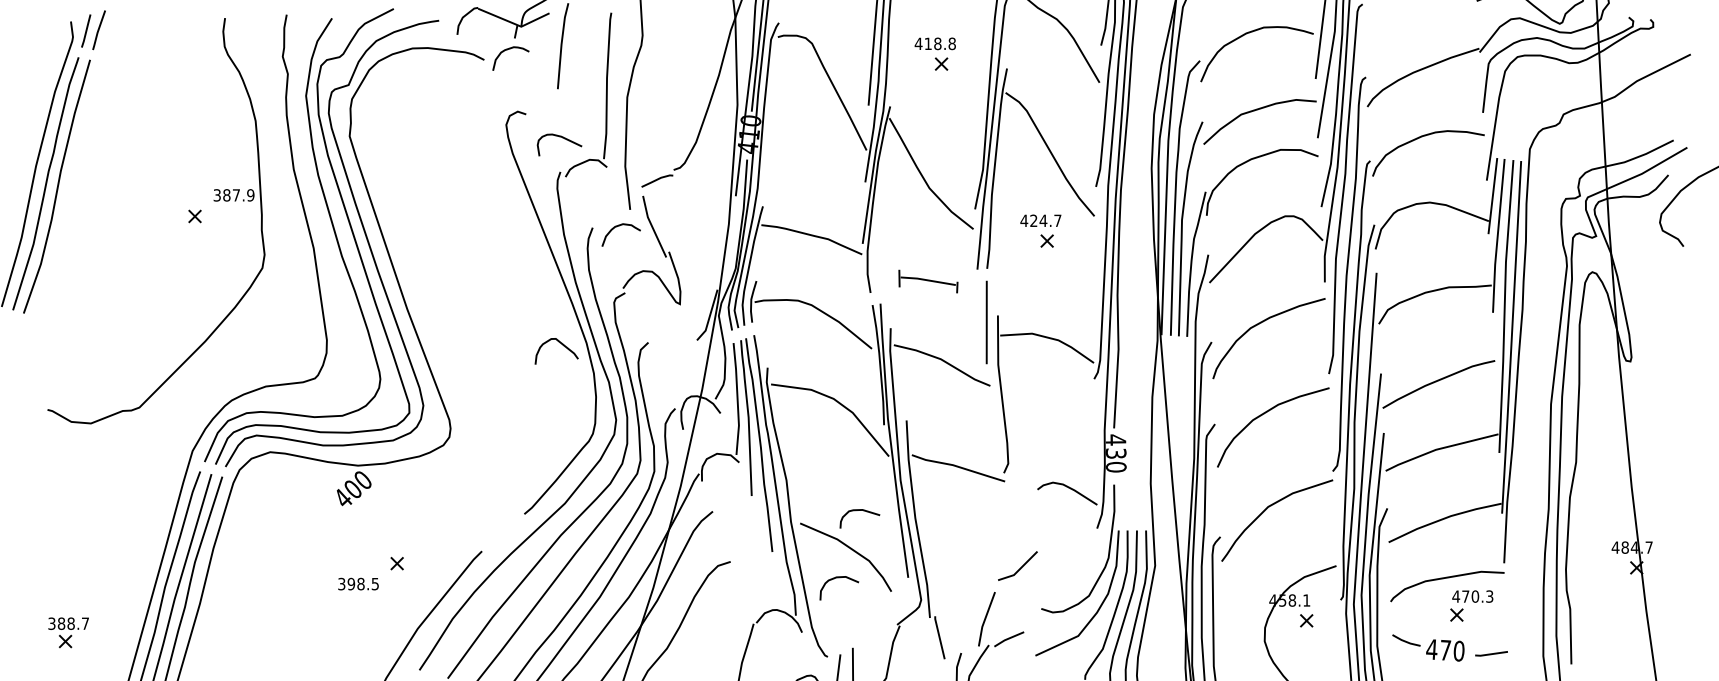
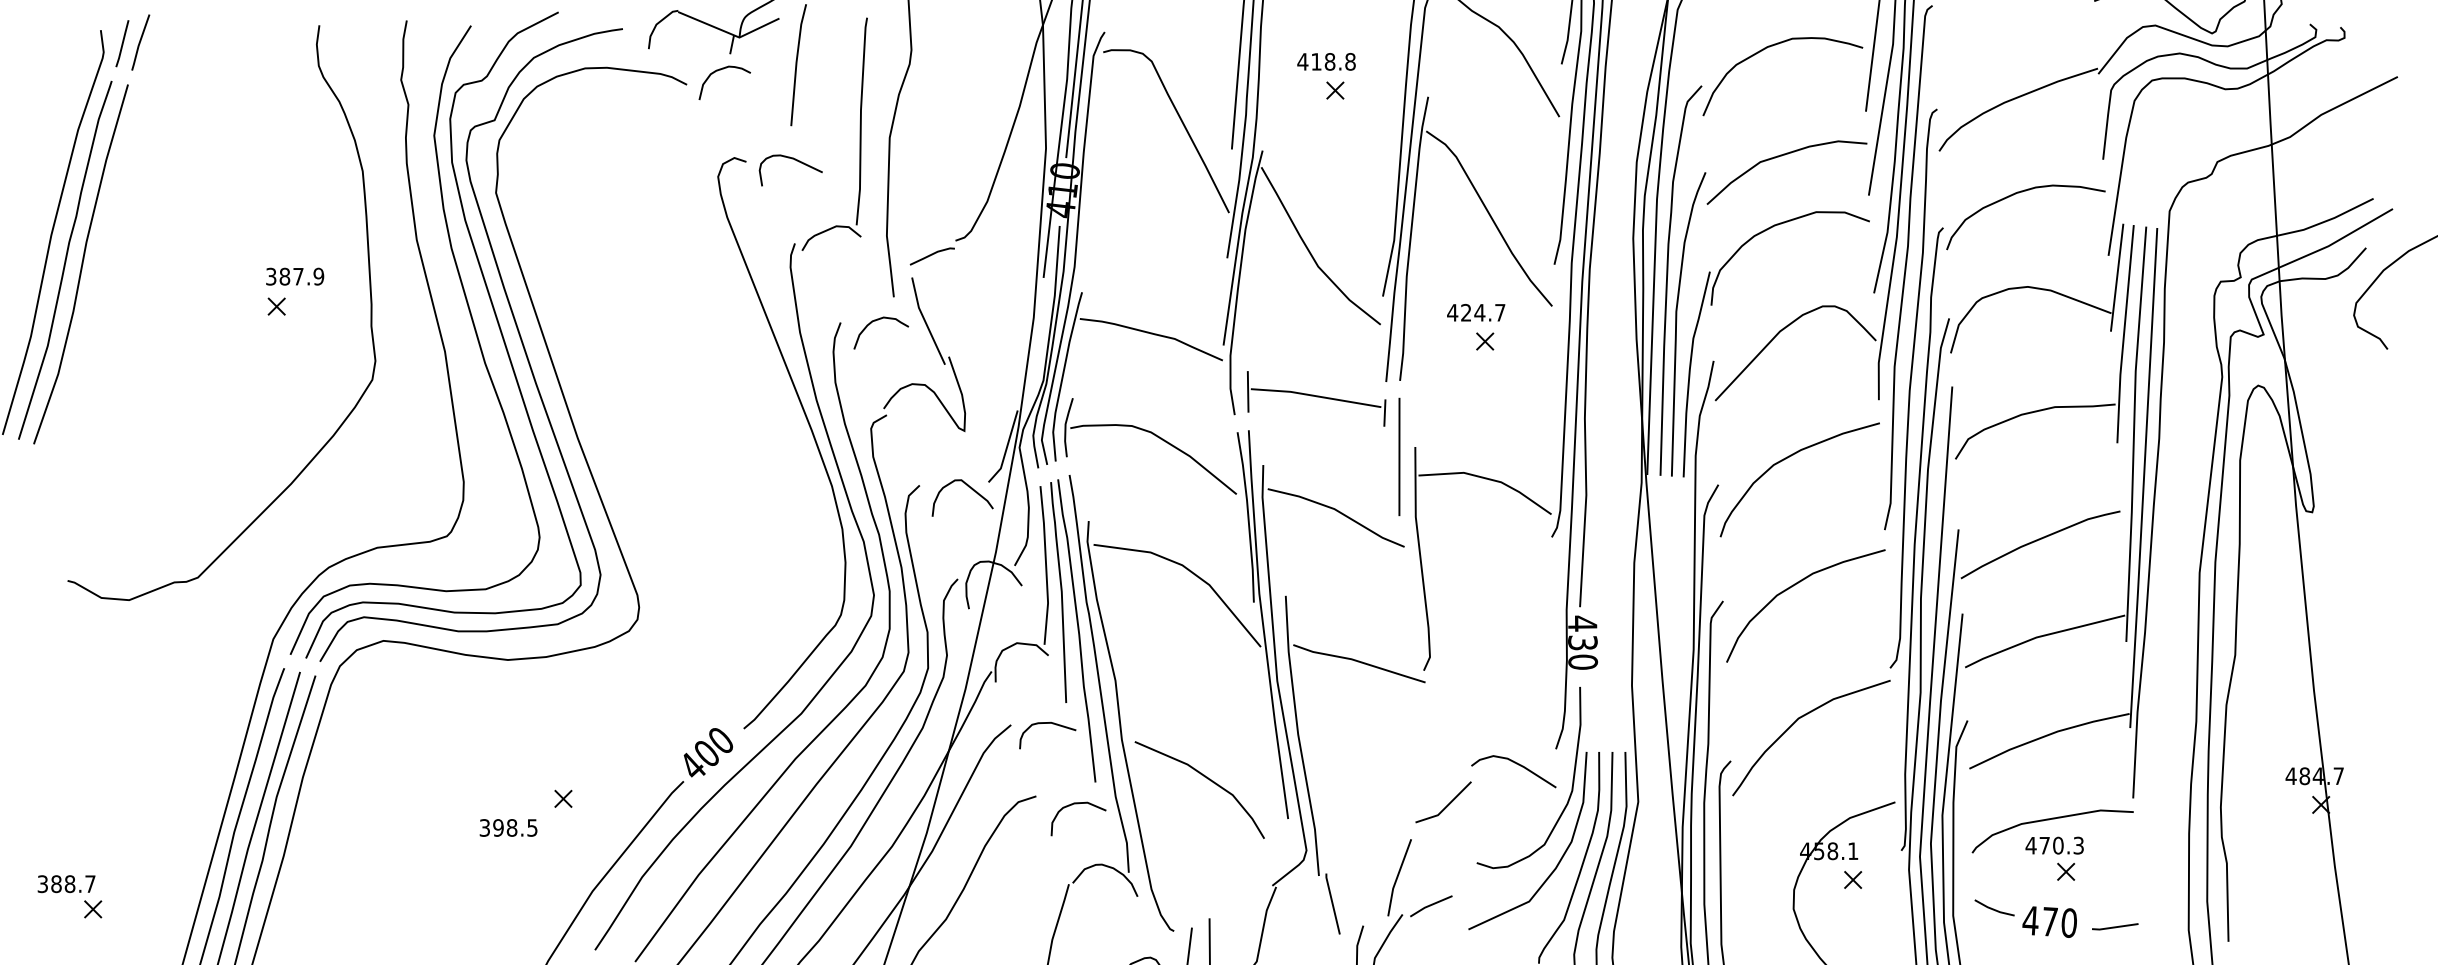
curve: (562, 138) -> (794, 160), moved
text: (234, 195) -> (295, 276), moved
part: (928, 281) -> (1316, 398), size x1.67
curve: (560, 344) -> (968, 487), moved
text: (353, 488) -> (707, 752), moved
curve: (1069, 488) -> (1516, 764), moved
curve: (859, 510) -> (1047, 723), moved
curve: (839, 578) -> (1078, 804), moved
text: (1472, 596) -> (2054, 845), moved
text: (68, 623) -> (66, 884), moved

